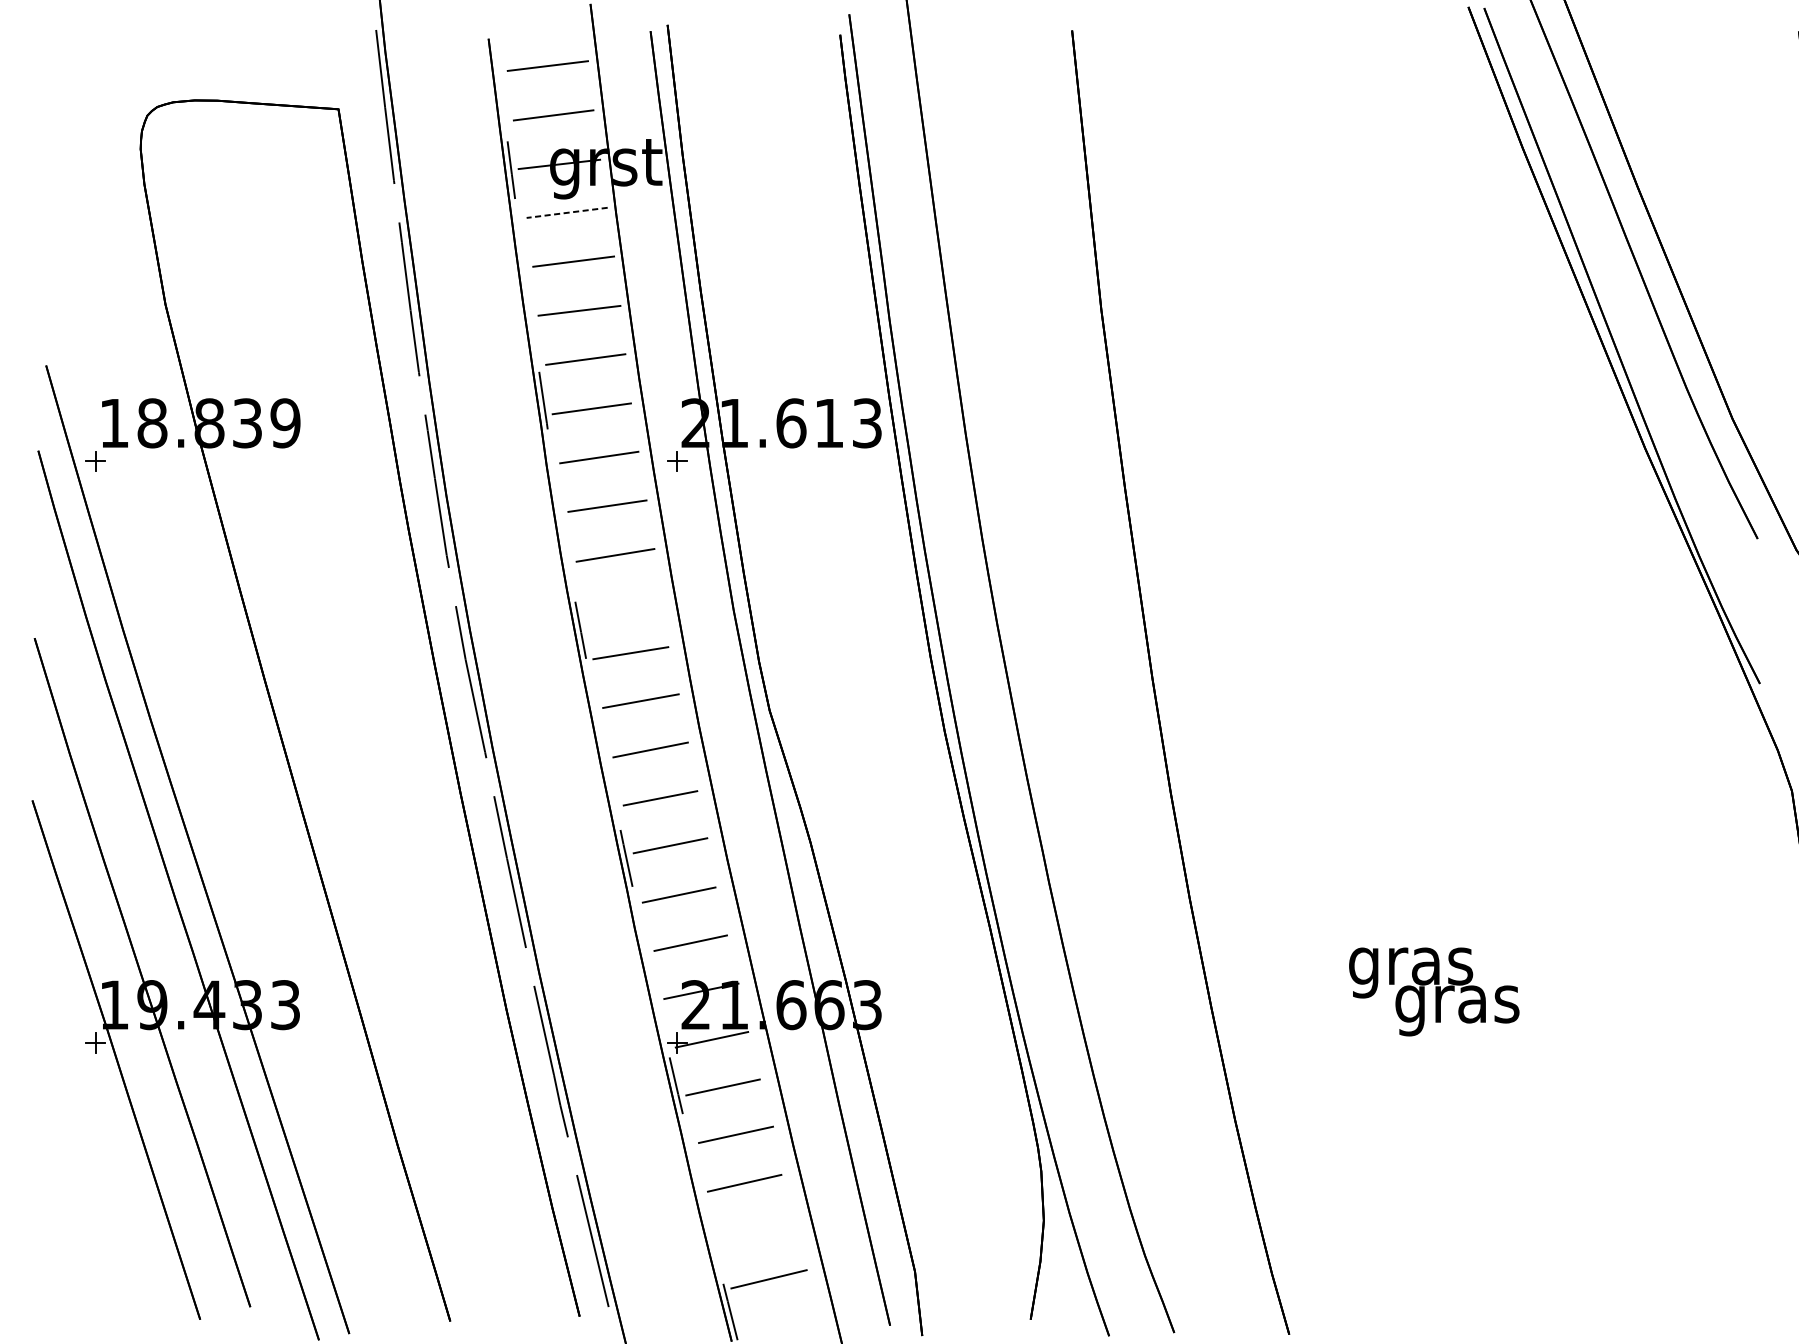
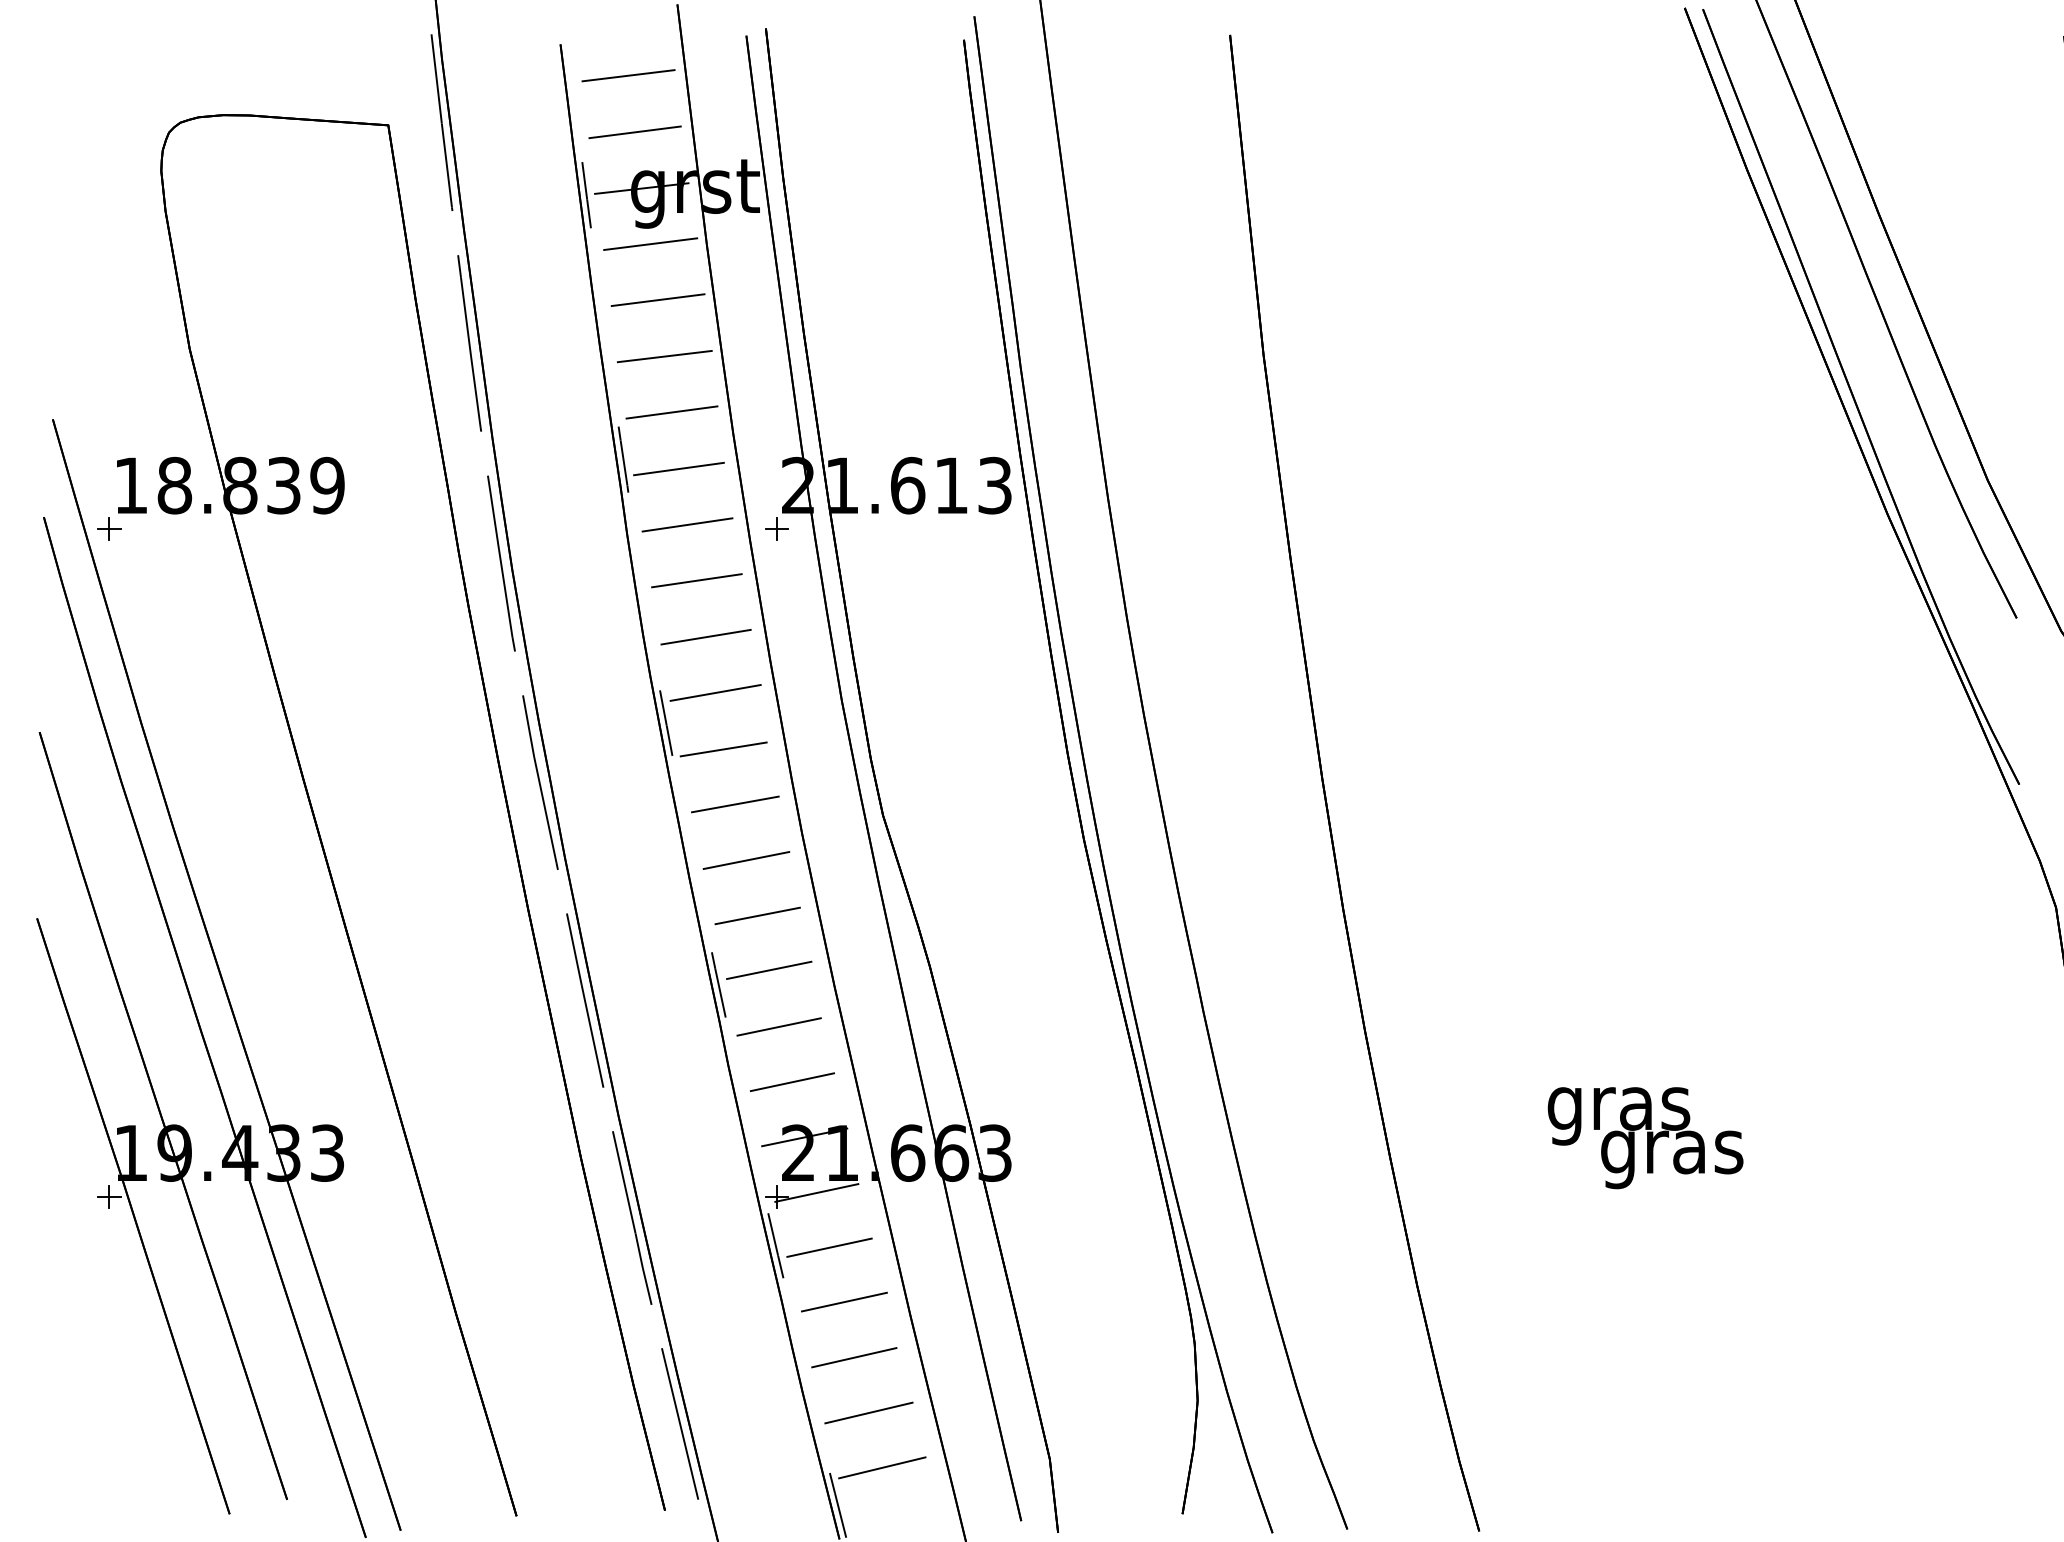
line: (567, 213) -> (650, 244), dashed -> solid
line: (623, 603) -> (715, 692), added
line: (757, 1231) -> (868, 1412), added

